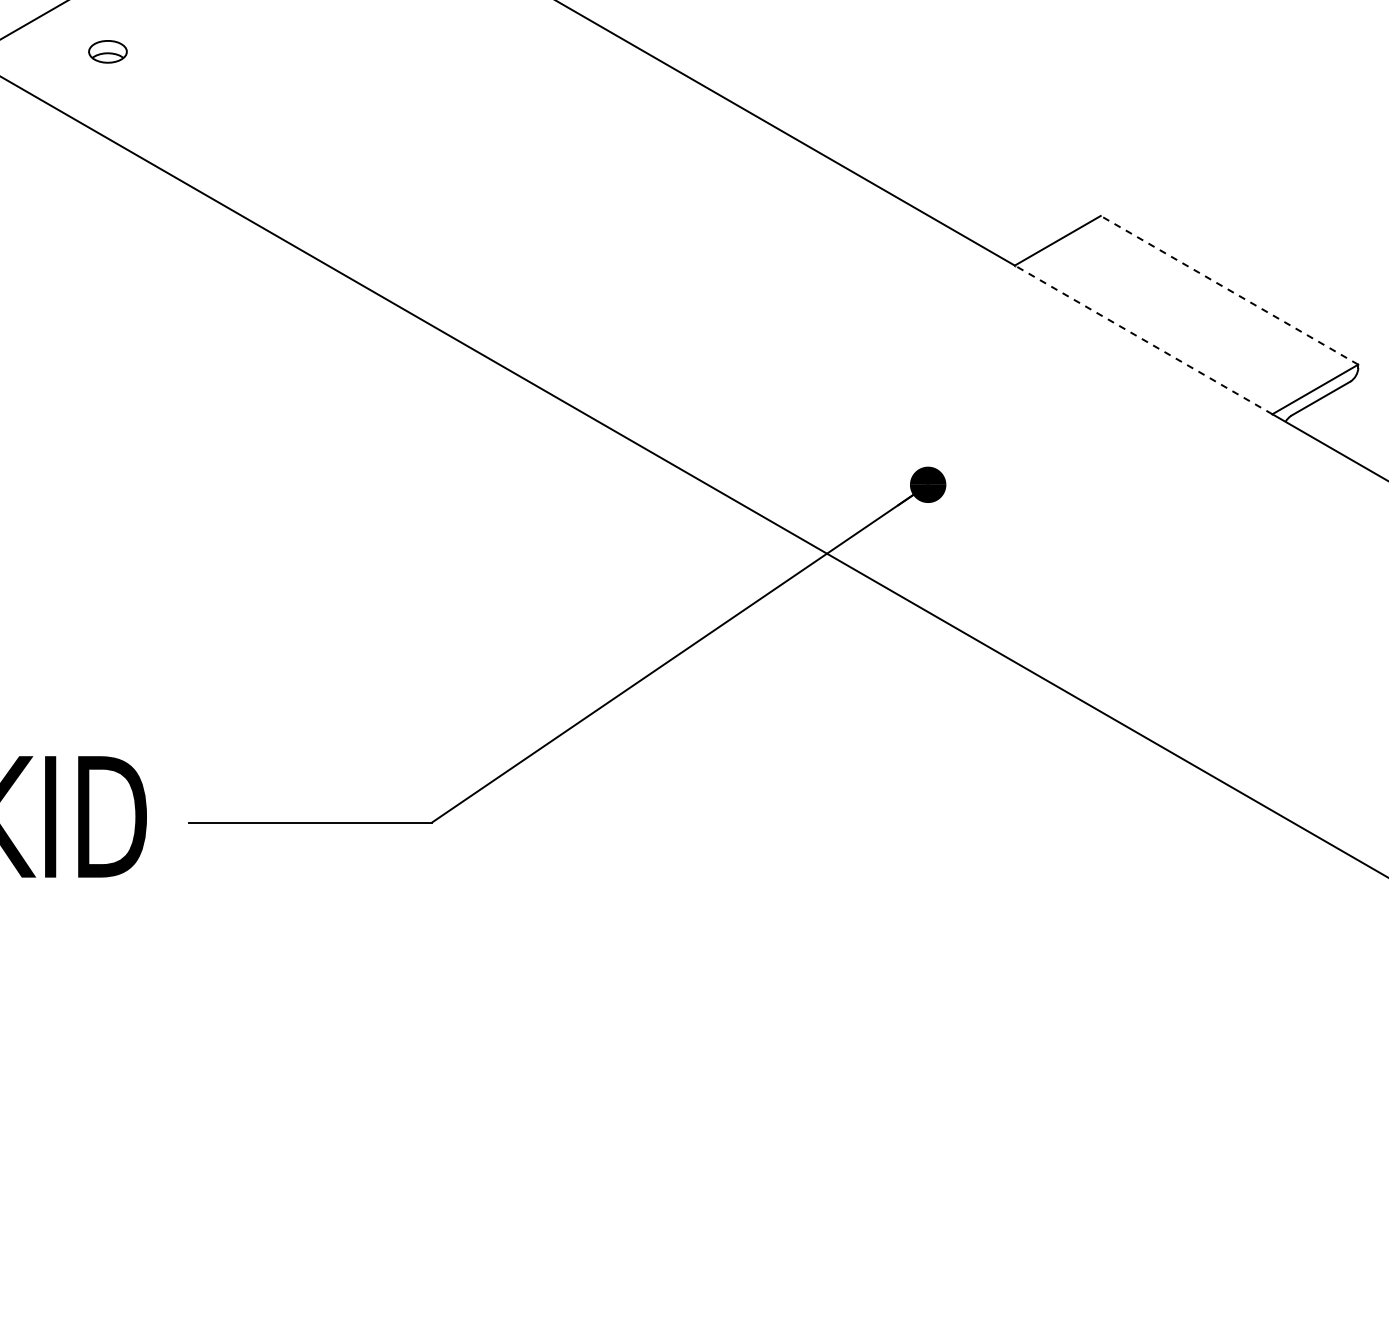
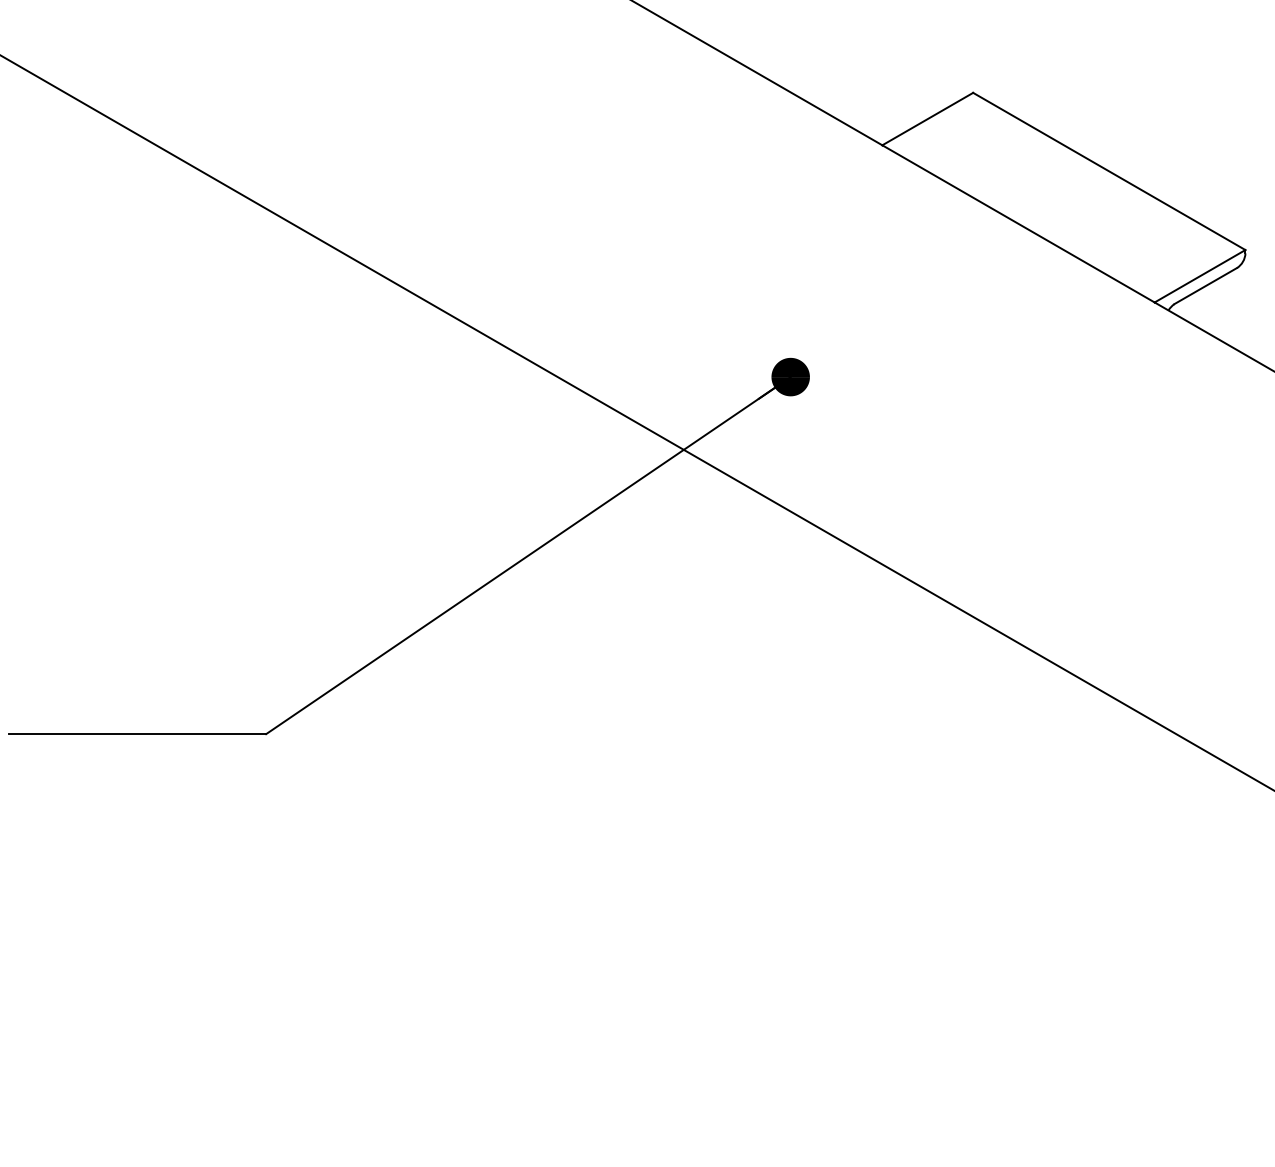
line: (1229, 290) -> (1109, 171), dashed -> solid
line: (1143, 339) -> (1018, 223), dashed -> solid

